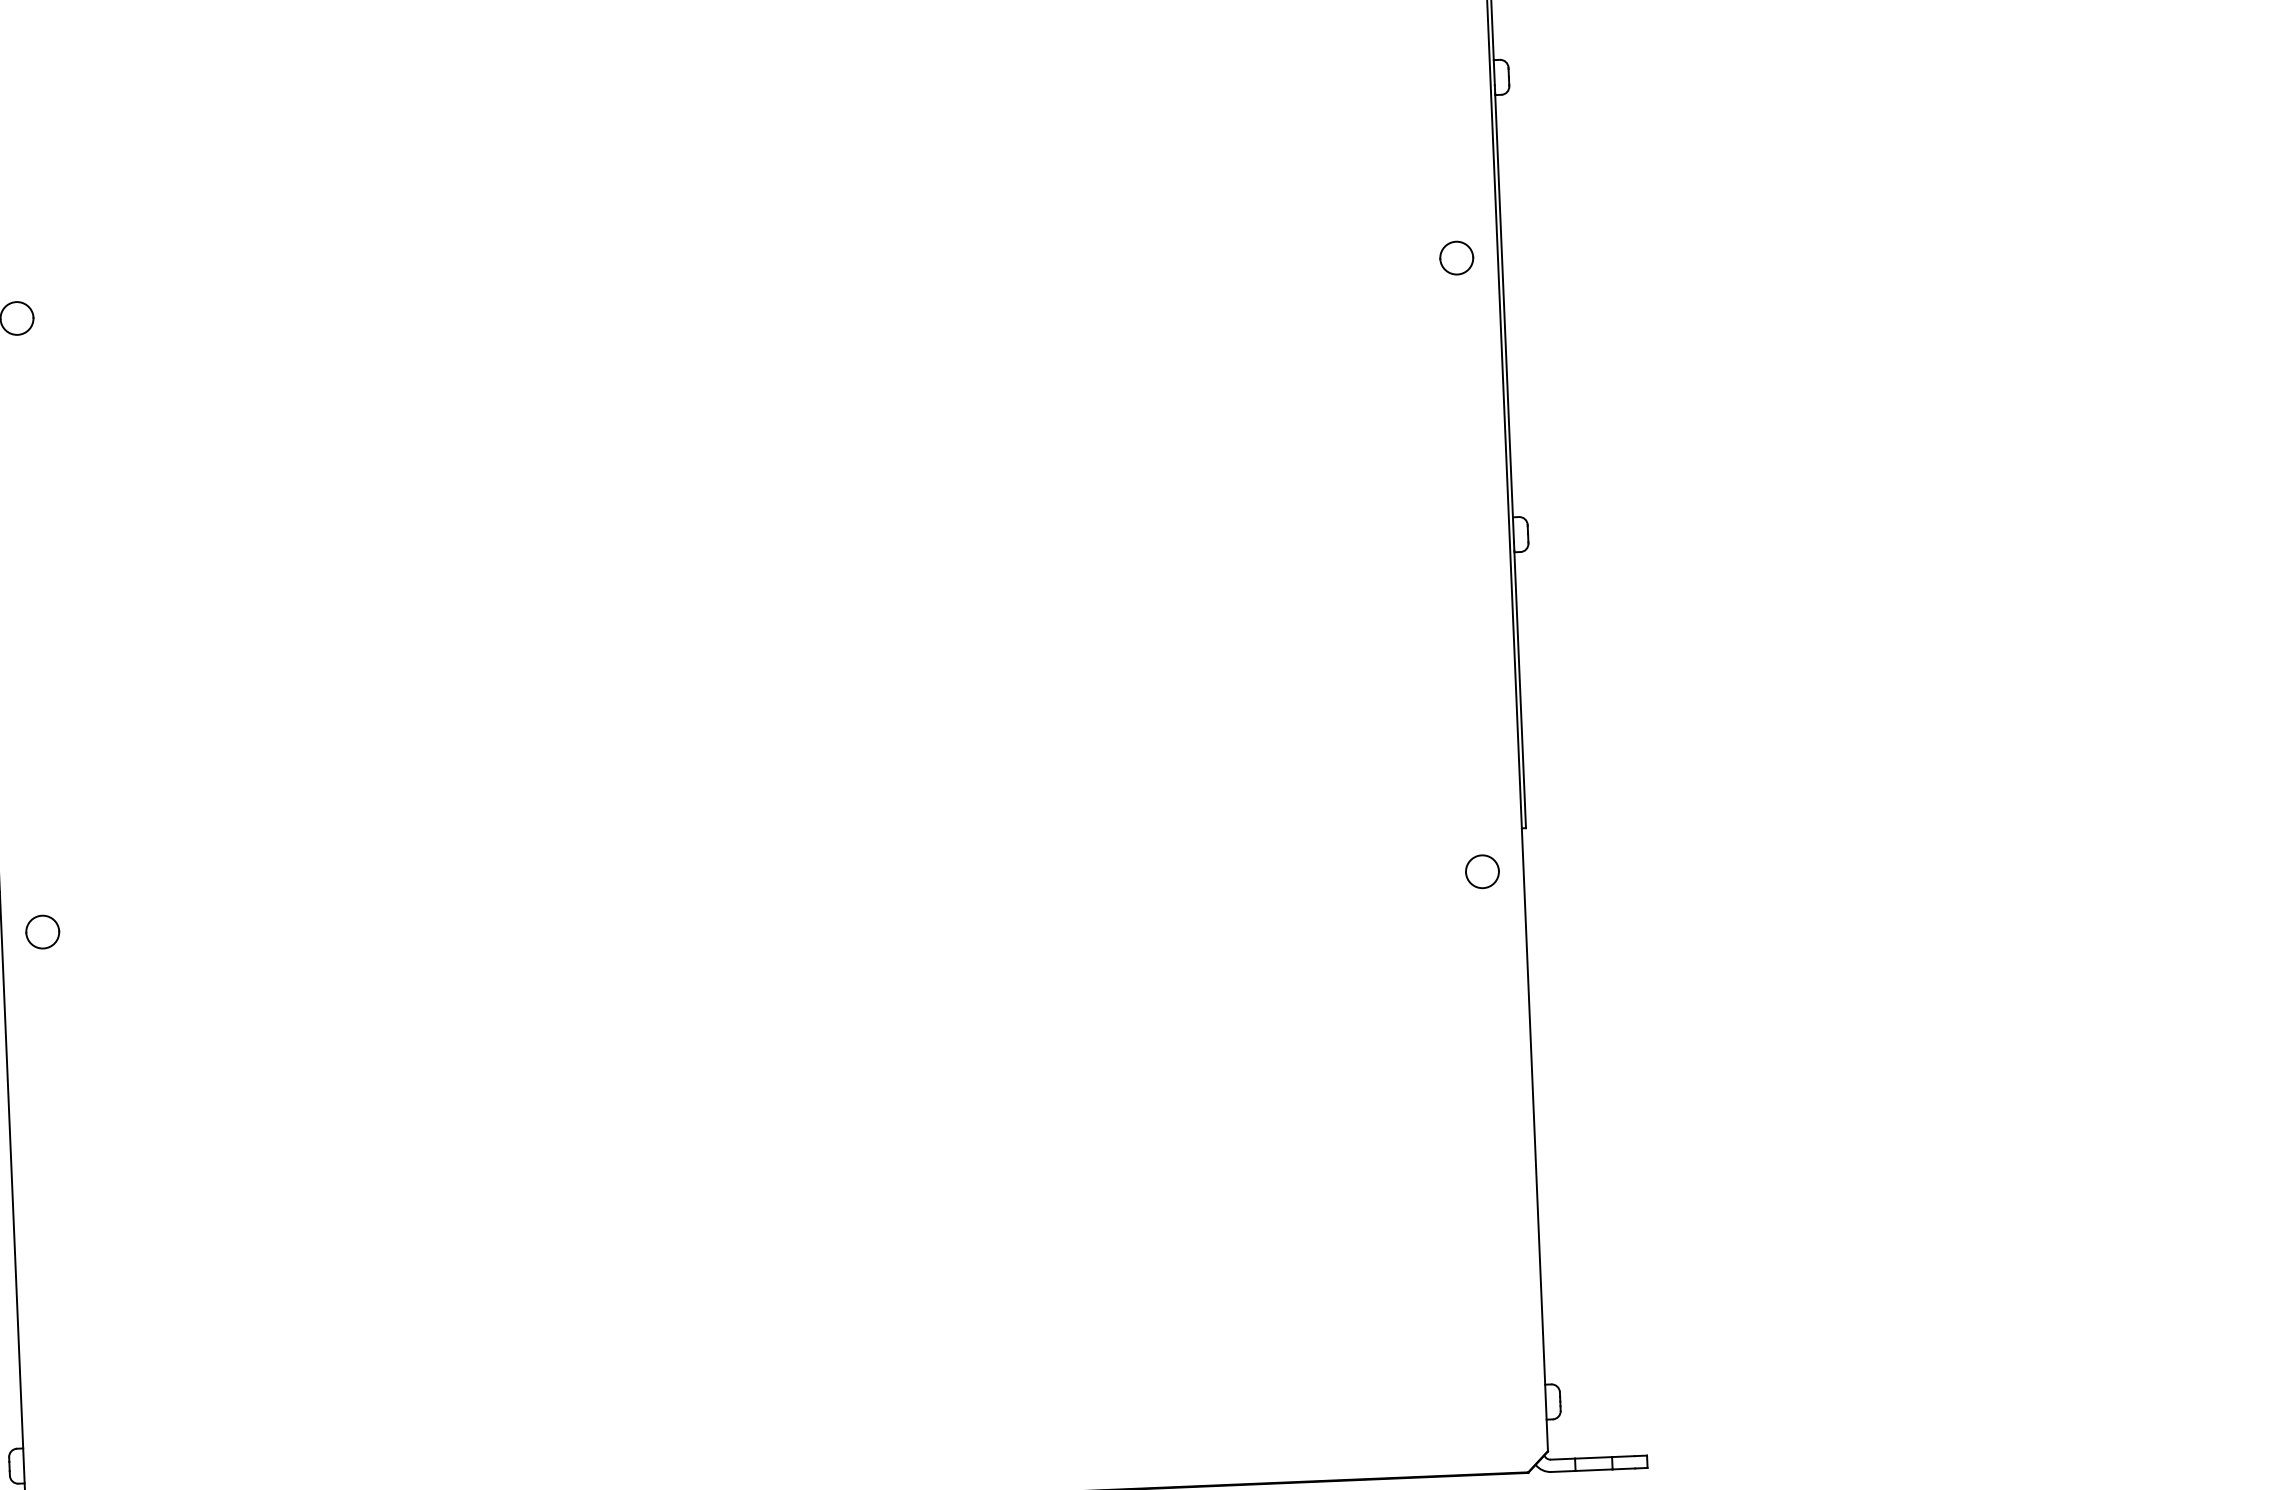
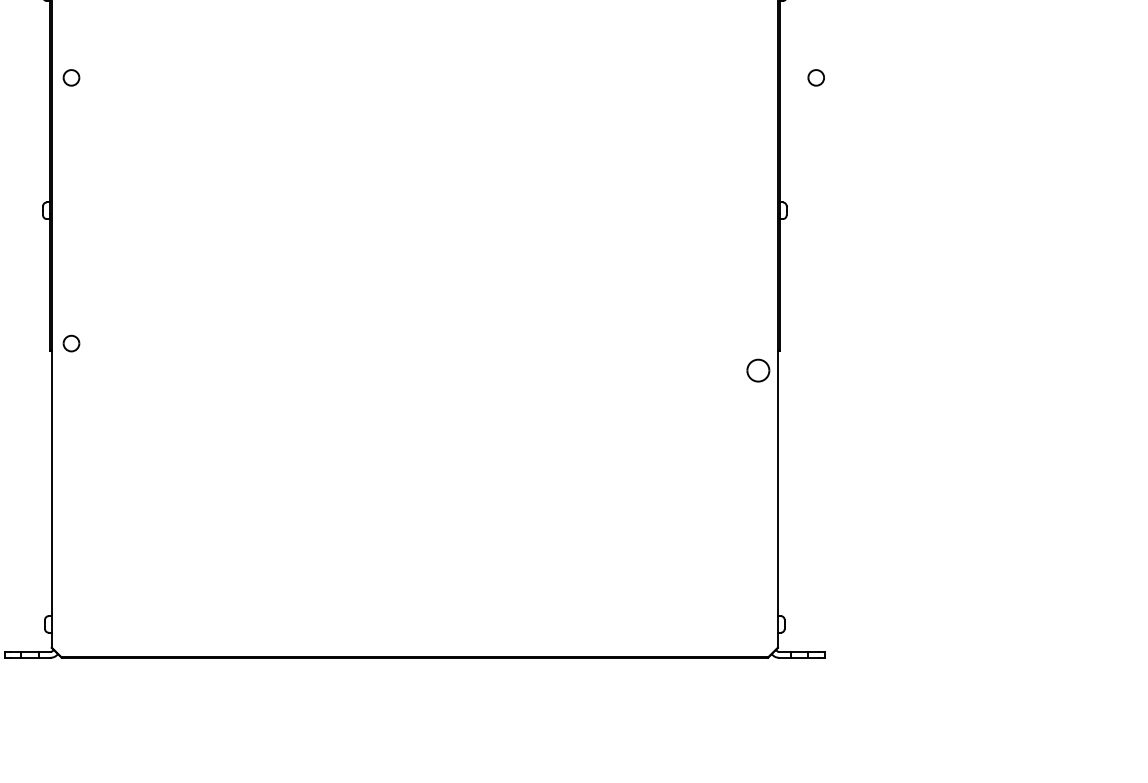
part: (1455, 257) -> (815, 77), moved
part: (1480, 871) -> (757, 370), size x1.4
part: (42, 931) -> (71, 343), moved

